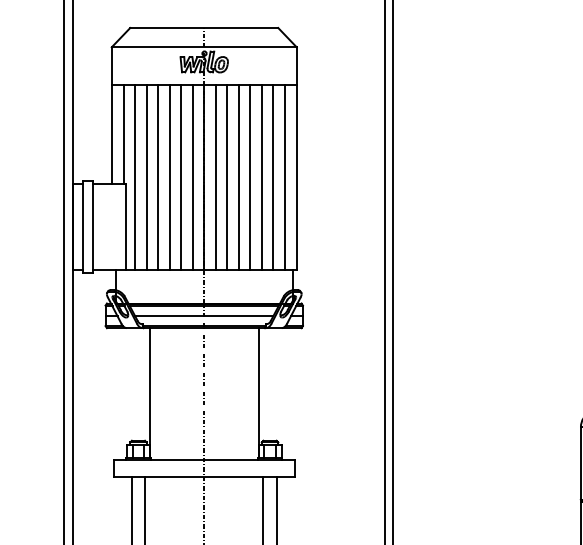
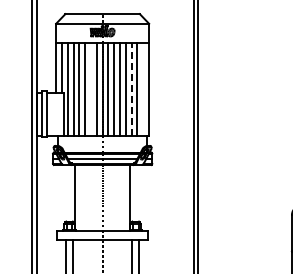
line: (182, 176) -> (91, 88), removed
line: (261, 176) -> (131, 88), solid -> dashed
line: (285, 176) -> (143, 88), removed

